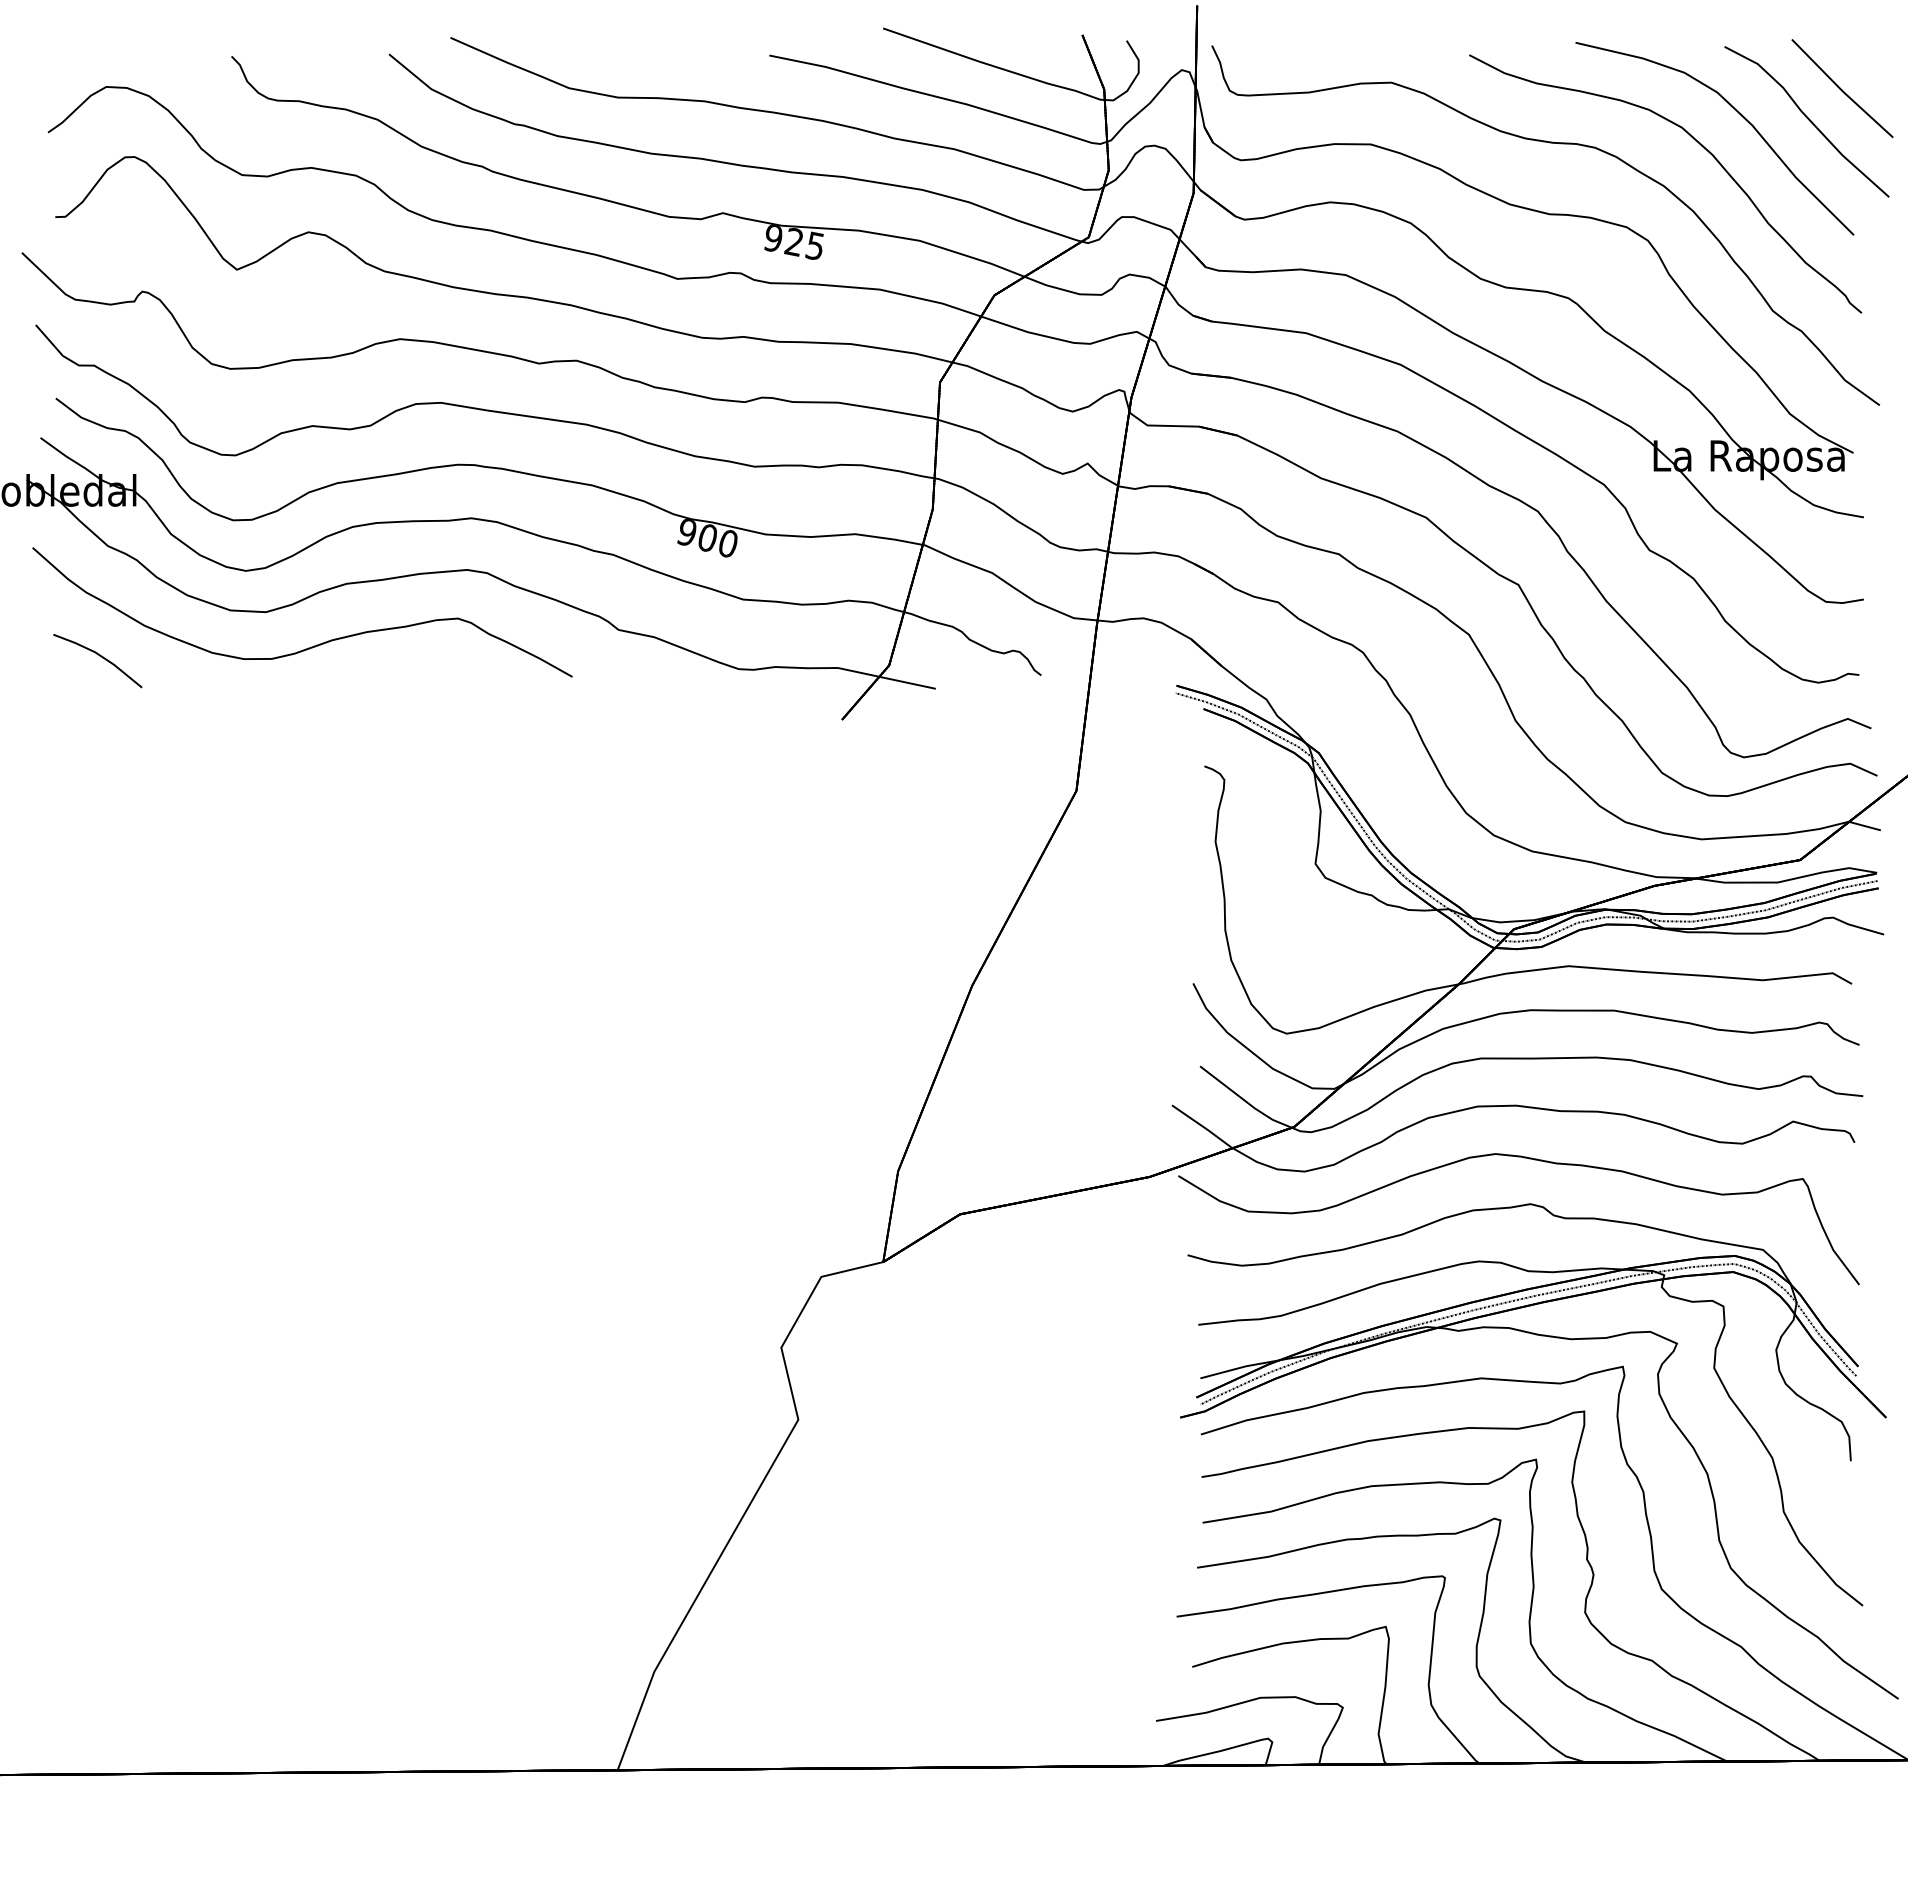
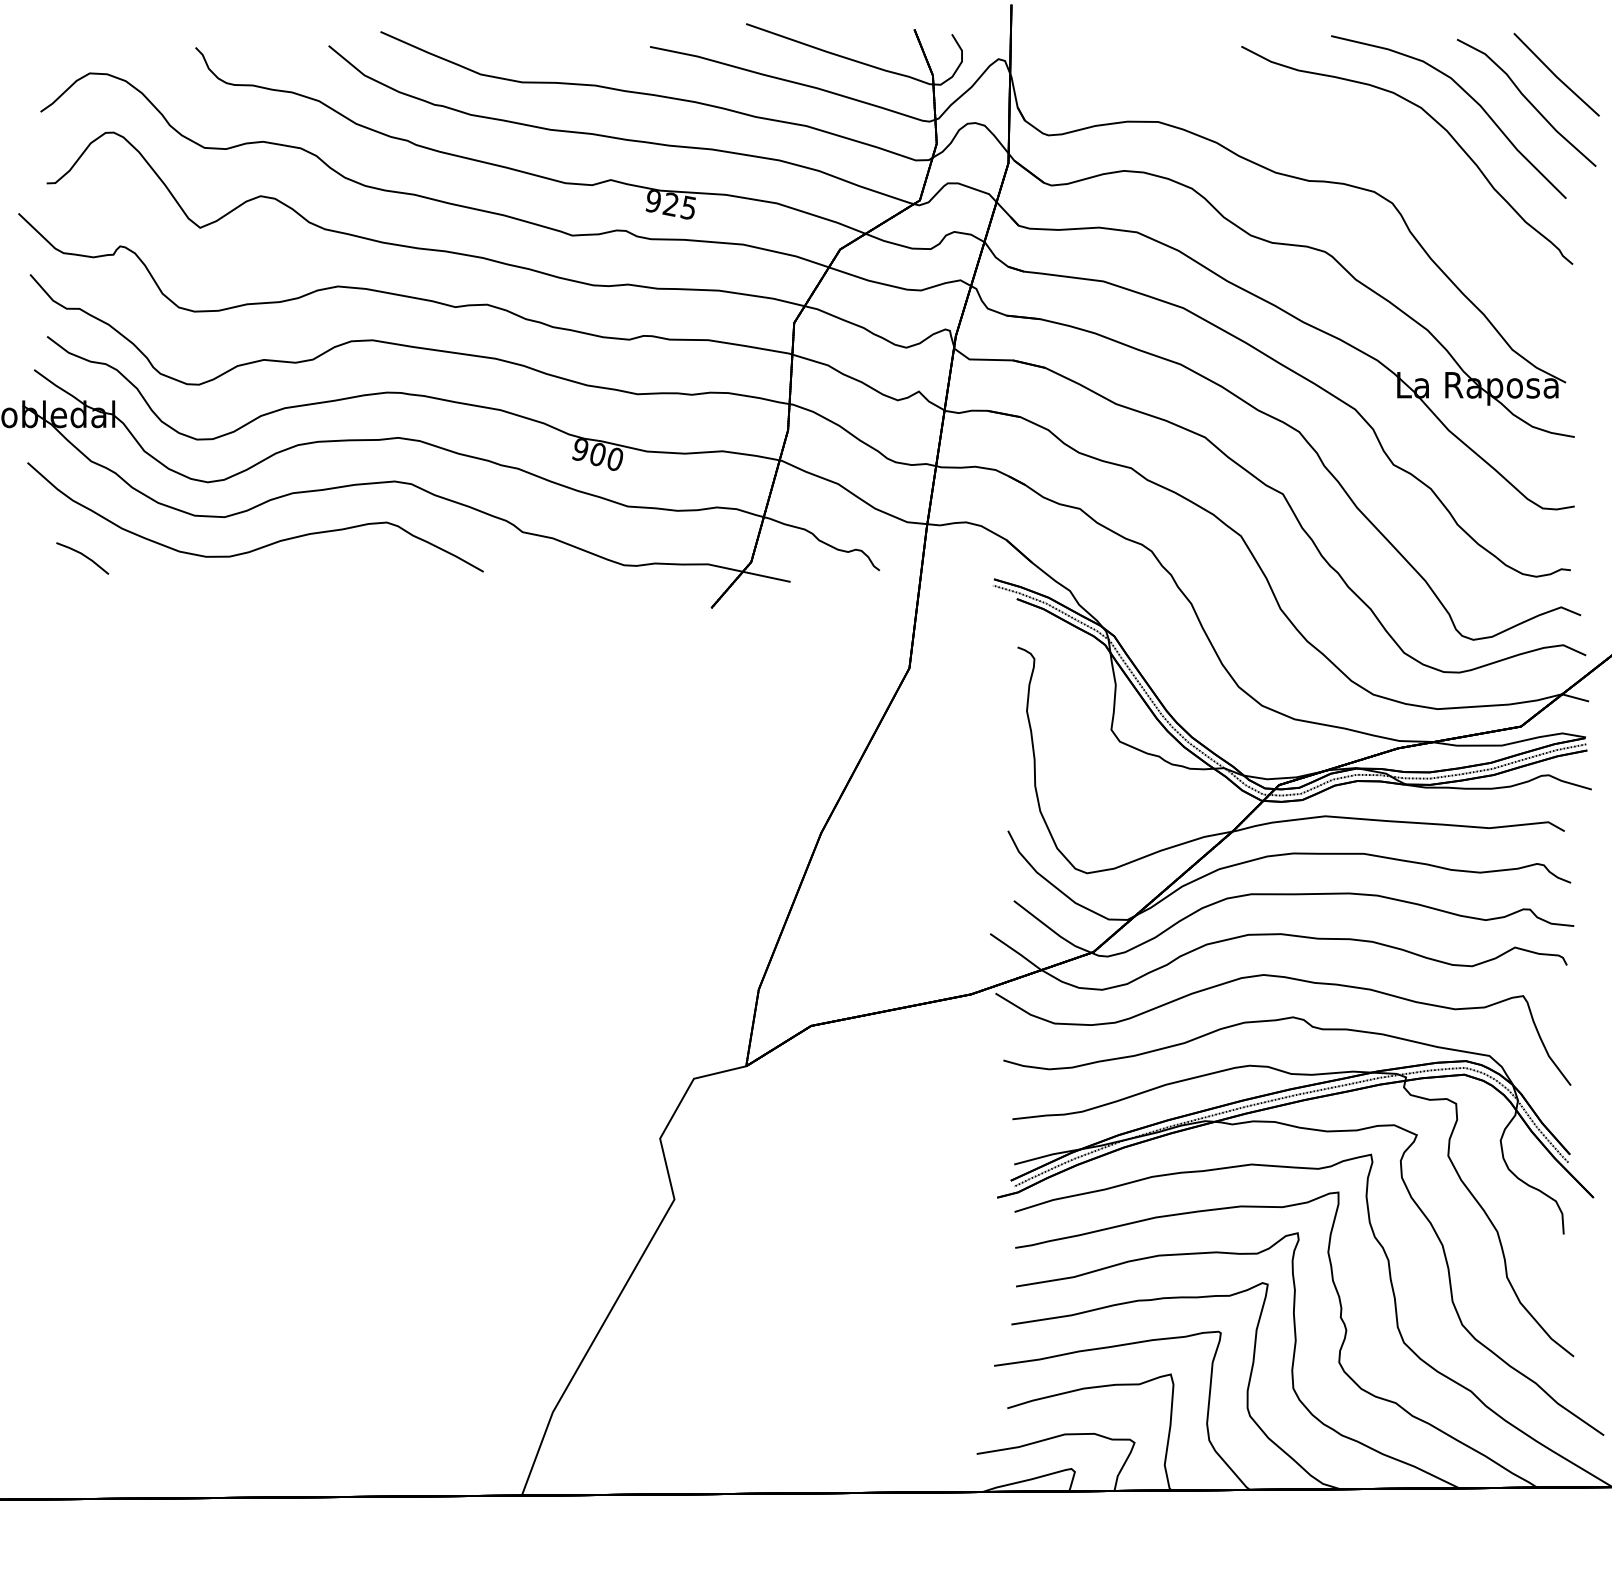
part: (1549, 143) -> (1309, 121), removed
part: (97, 661) -> (82, 558), size x0.7

